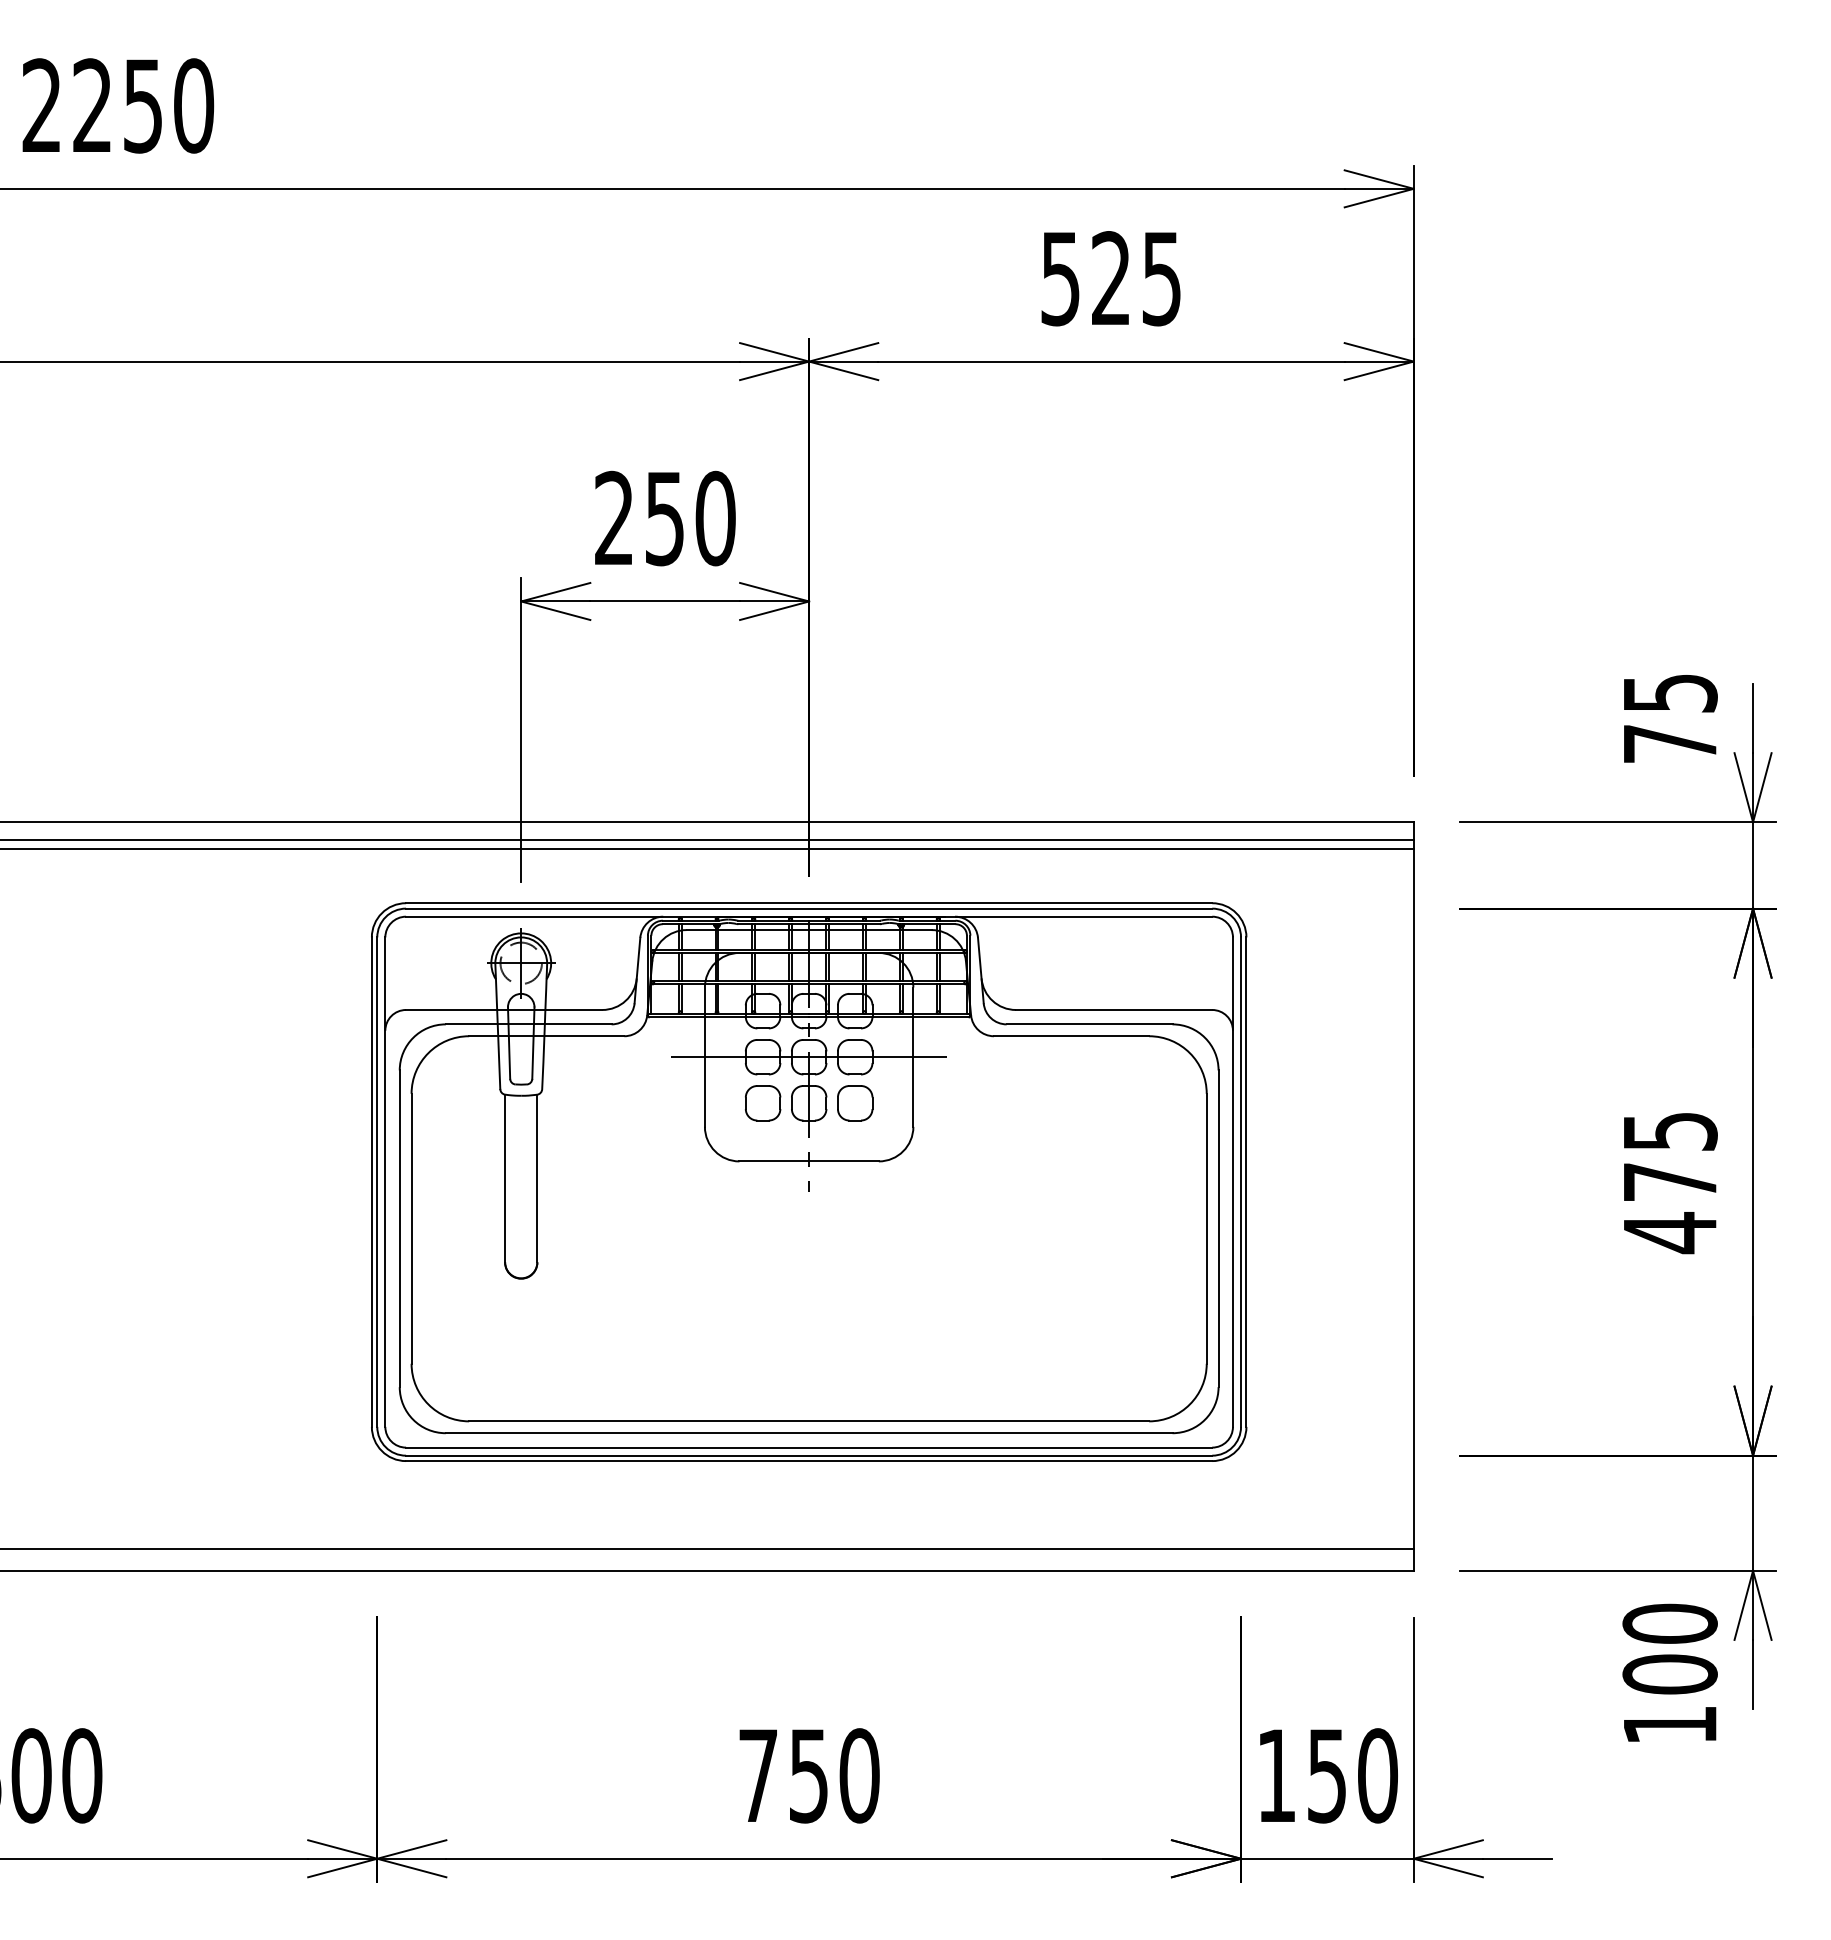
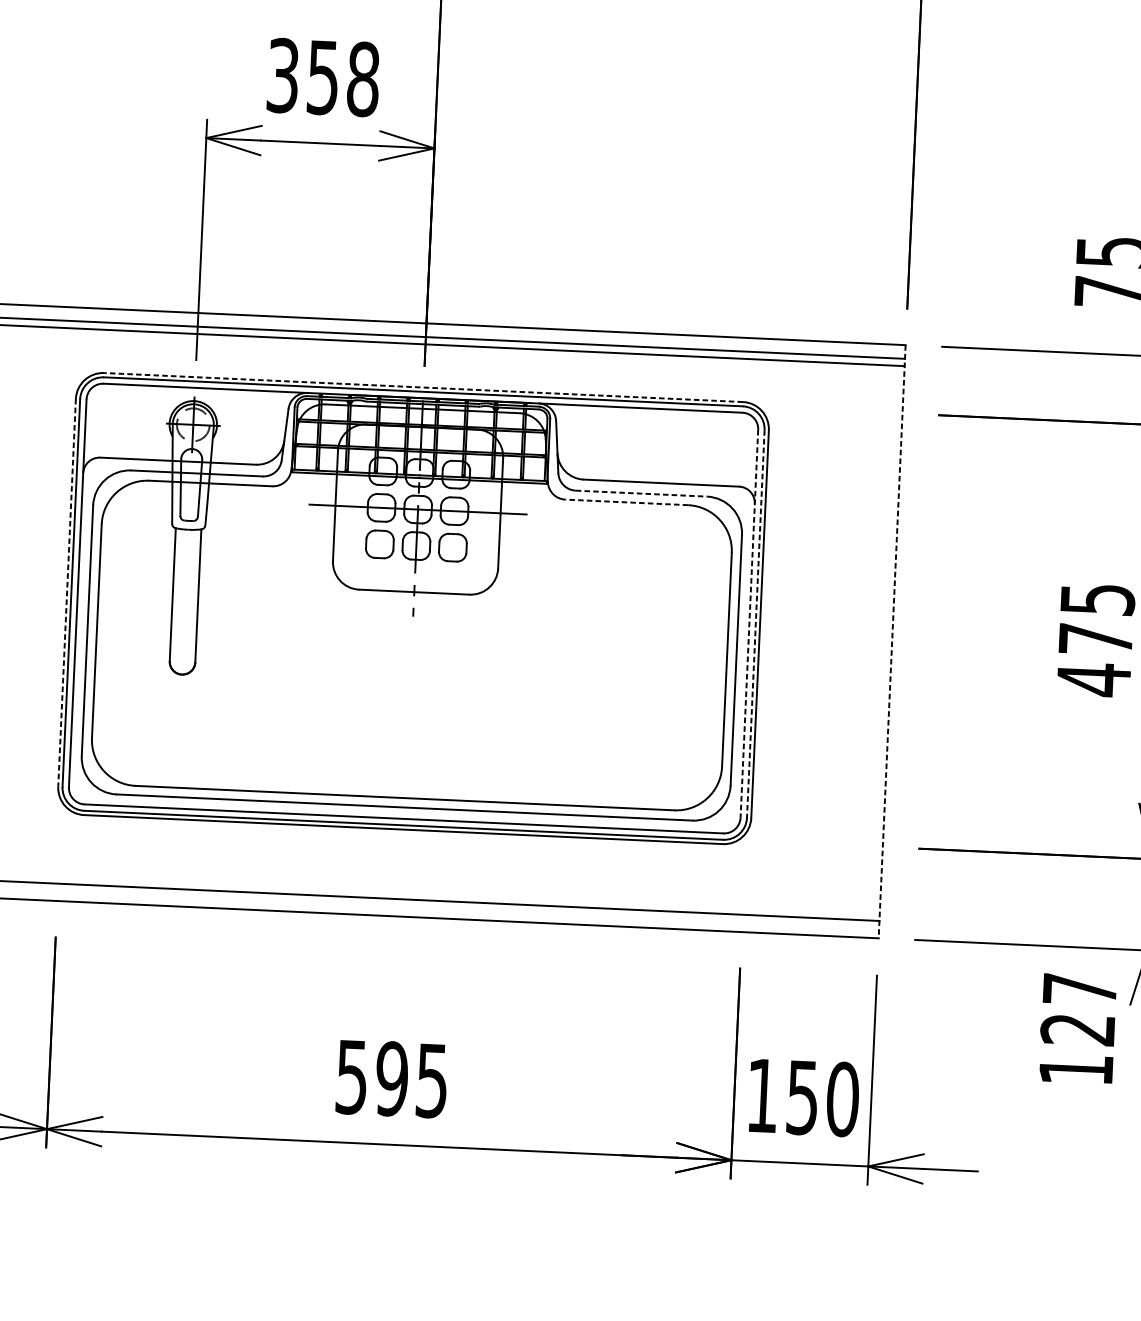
text: (665, 518) -> (323, 77), 250 -> 358
line: (808, 903) -> (423, 387), solid -> dashed
line: (1089, 1024) -> (641, 493), solid -> dashed
line: (1071, 1036) -> (626, 502), solid -> dashed
line: (371, 1182) -> (66, 593), solid -> dashed
line: (1232, 1182) -> (749, 624), solid -> dashed
line: (1241, 1182) -> (756, 624), solid -> dashed
line: (1413, 1197) -> (891, 642), solid -> dashed
text: (1669, 1648) -> (1078, 1009), 100 -> 127
text: (809, 1775) -> (392, 1078), 750 -> 595

